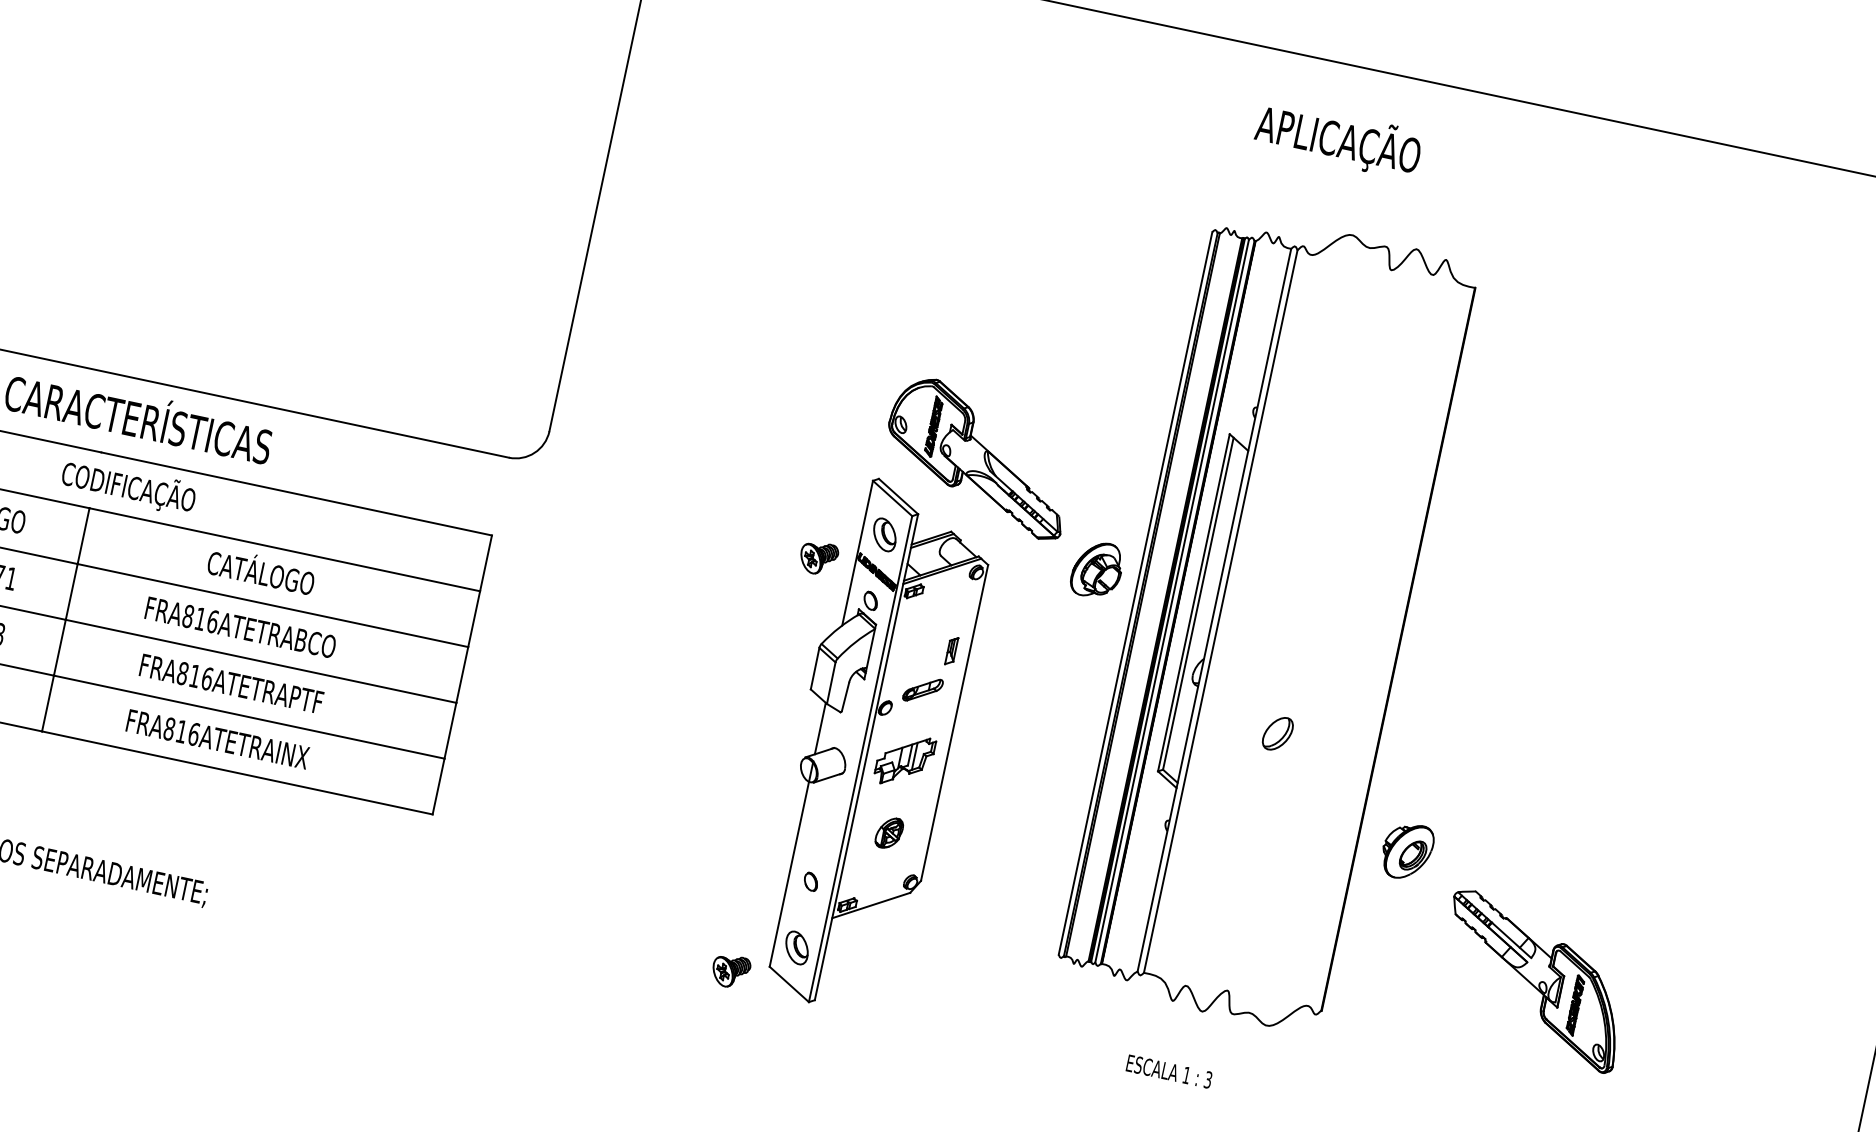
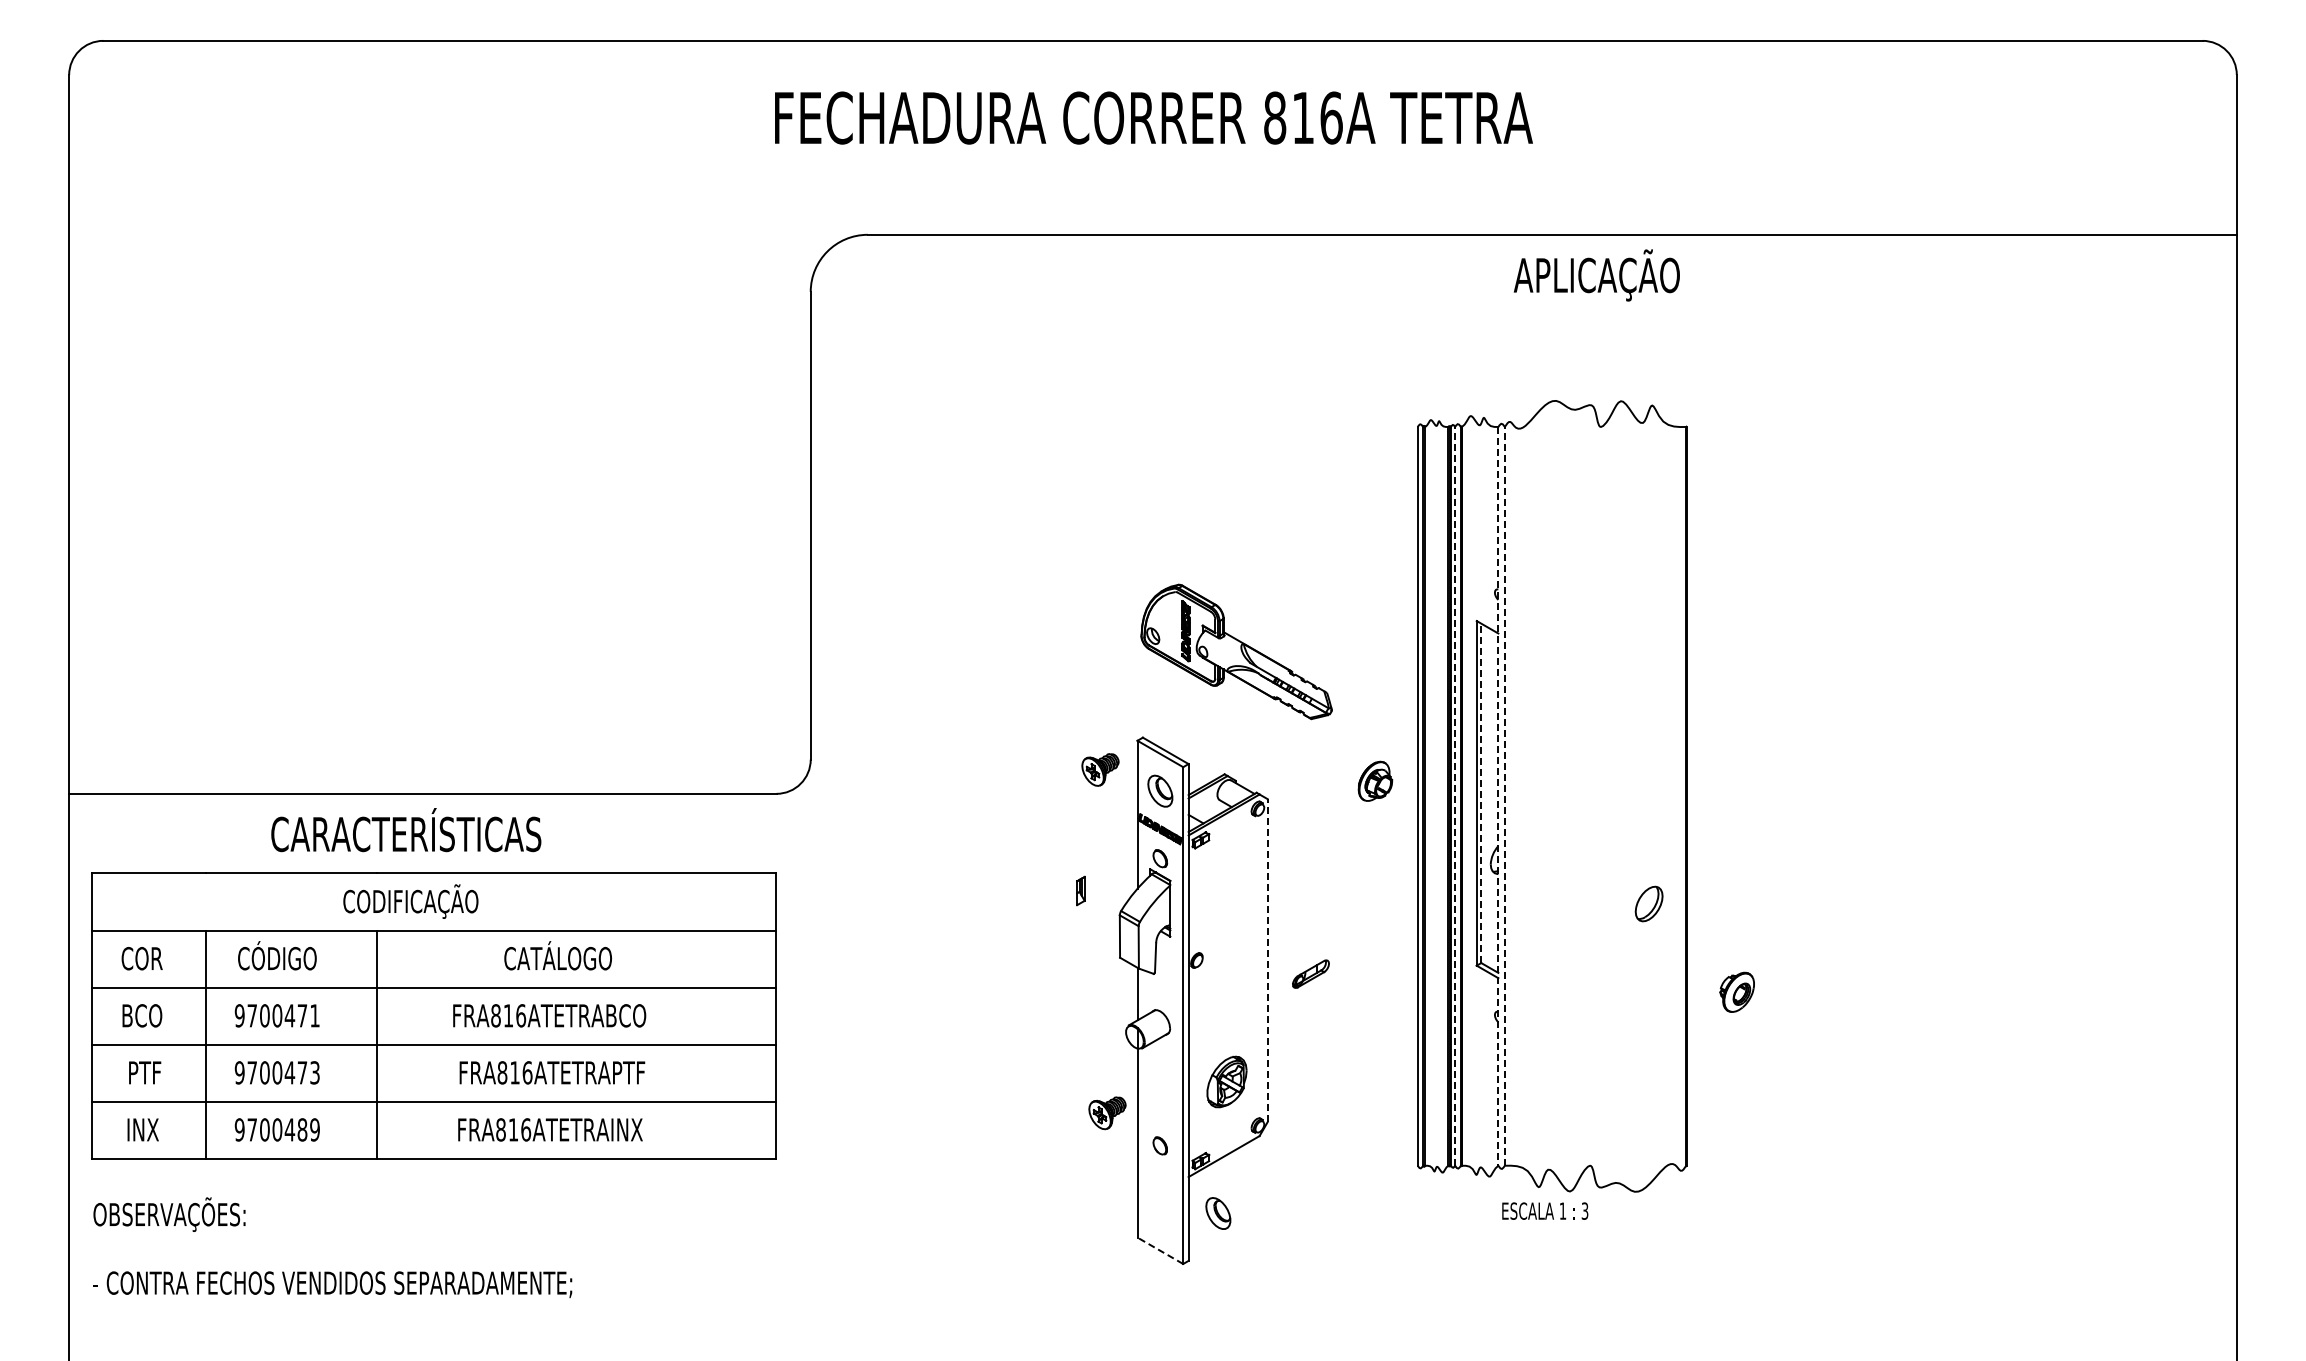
text: (1338, 139) -> (1596, 275), moved
part: (979, 457) -> (1236, 651), moved
part: (818, 557) -> (1100, 769), moved
part: (1097, 570) -> (1375, 781), size x0.7
line: (1172, 600) -> (1455, 795), solid -> dashed
line: (1198, 603) -> (1481, 793), solid -> dashed
line: (1214, 610) -> (1498, 796), solid -> dashed
line: (1220, 610) -> (1504, 795), solid -> dashed
part: (951, 650) -> (1080, 890), moved
part: (922, 689) -> (1310, 973), moved
line: (954, 722) -> (1267, 960), solid -> dashed
part: (1277, 733) -> (1648, 903), moved
part: (904, 761) -> (1226, 1008), removed
part: (889, 832) -> (1226, 1081), size x1.6
part: (1407, 851) -> (1737, 992), size x0.7
part: (797, 947) -> (1218, 1213), moved
part: (730, 971) -> (1107, 1113), moved
part: (1533, 980) -> (1887, 1092), removed
line: (788, 983) -> (1159, 1250), solid -> dashed
text: (1169, 1071) -> (1545, 1210), moved

